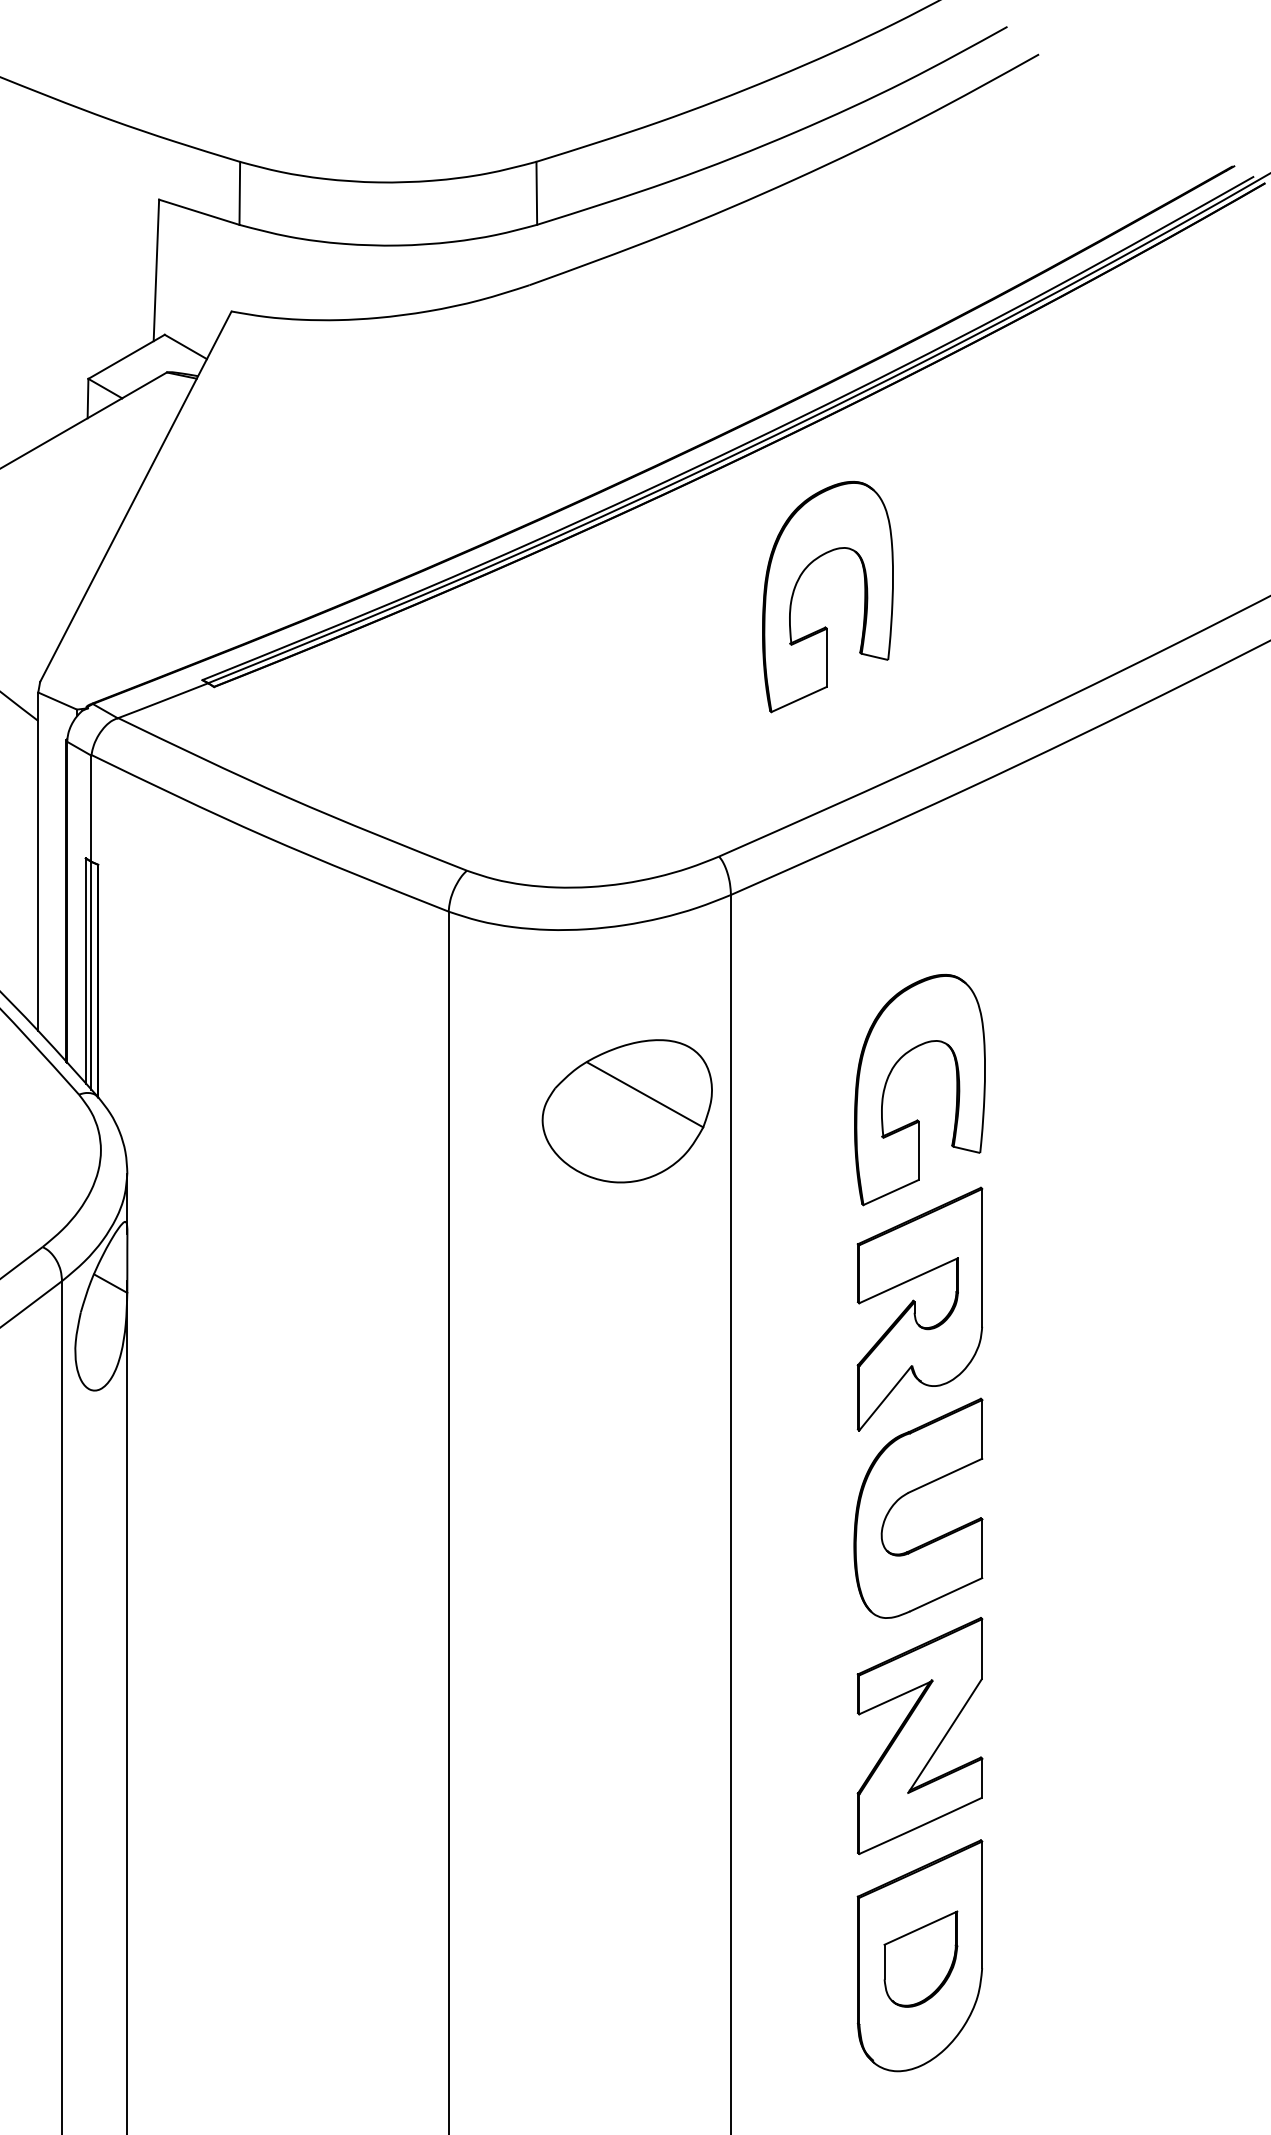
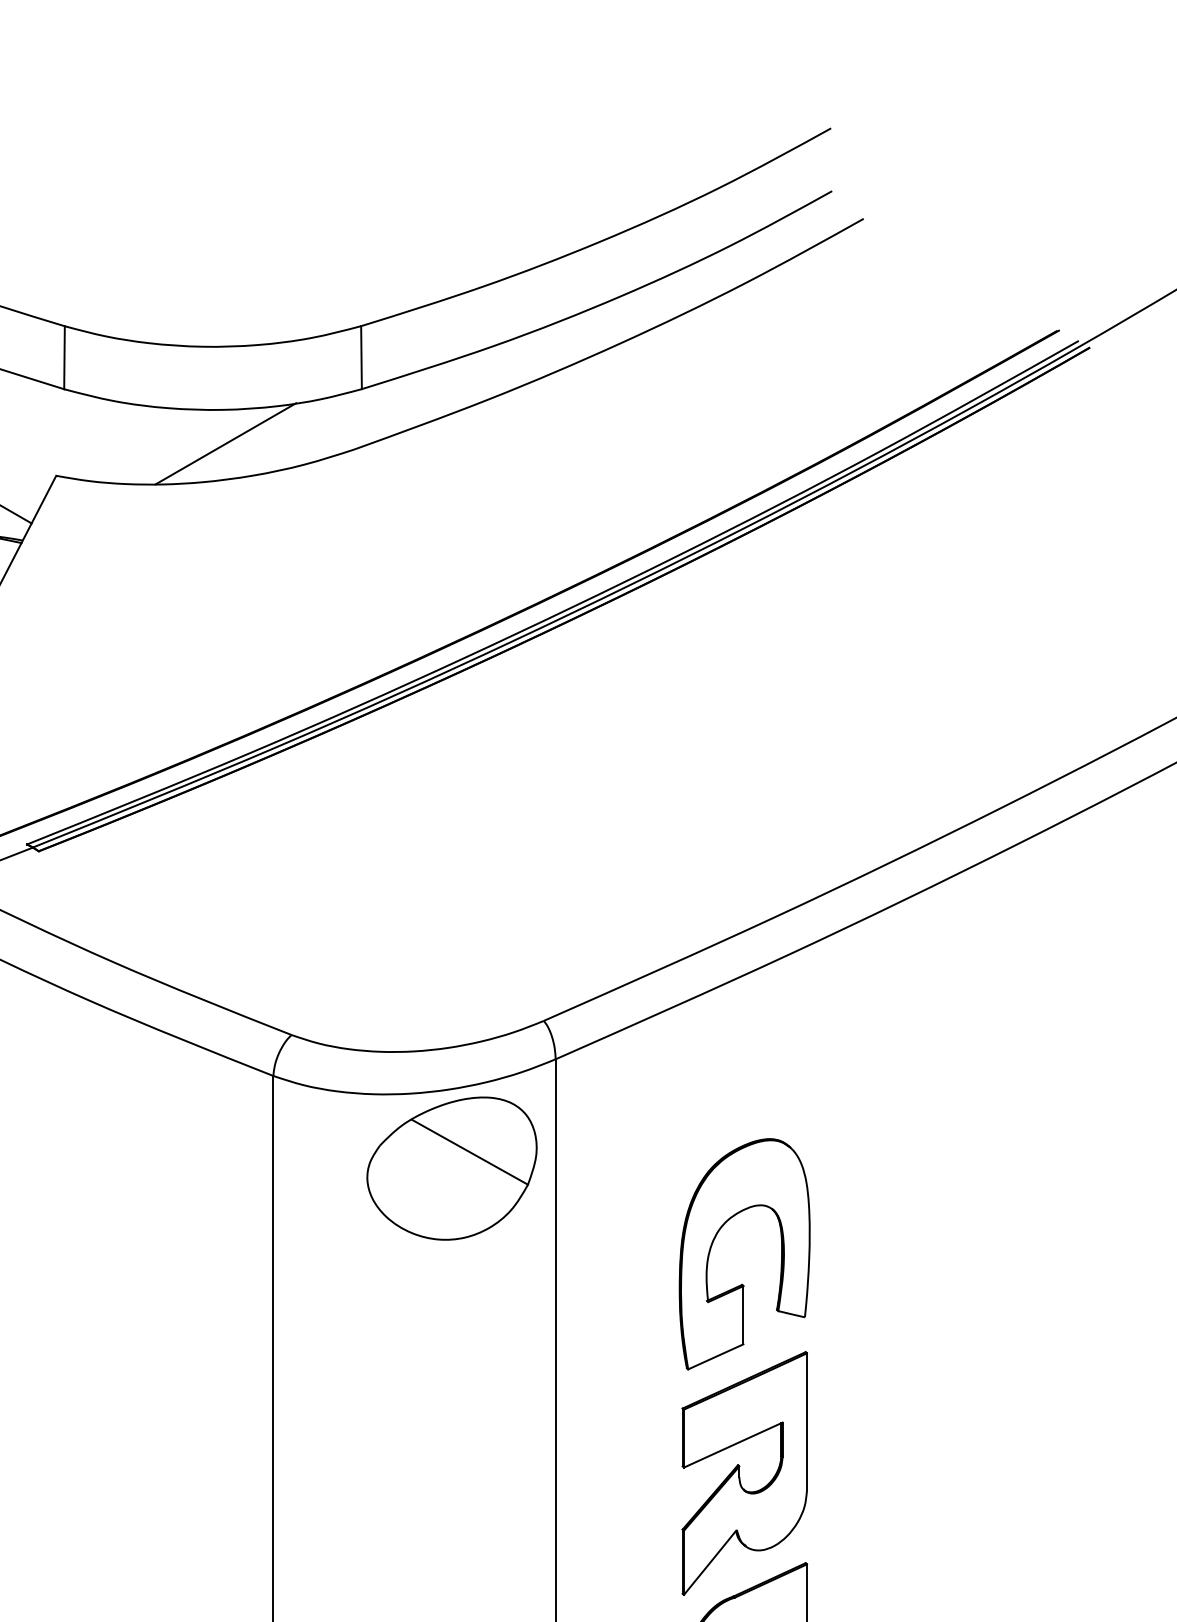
line: (400, 279) -> (225, 443), added
part: (825, 626) -> (650, 790), removed
part: (626, 1111) -> (451, 1168), moved

